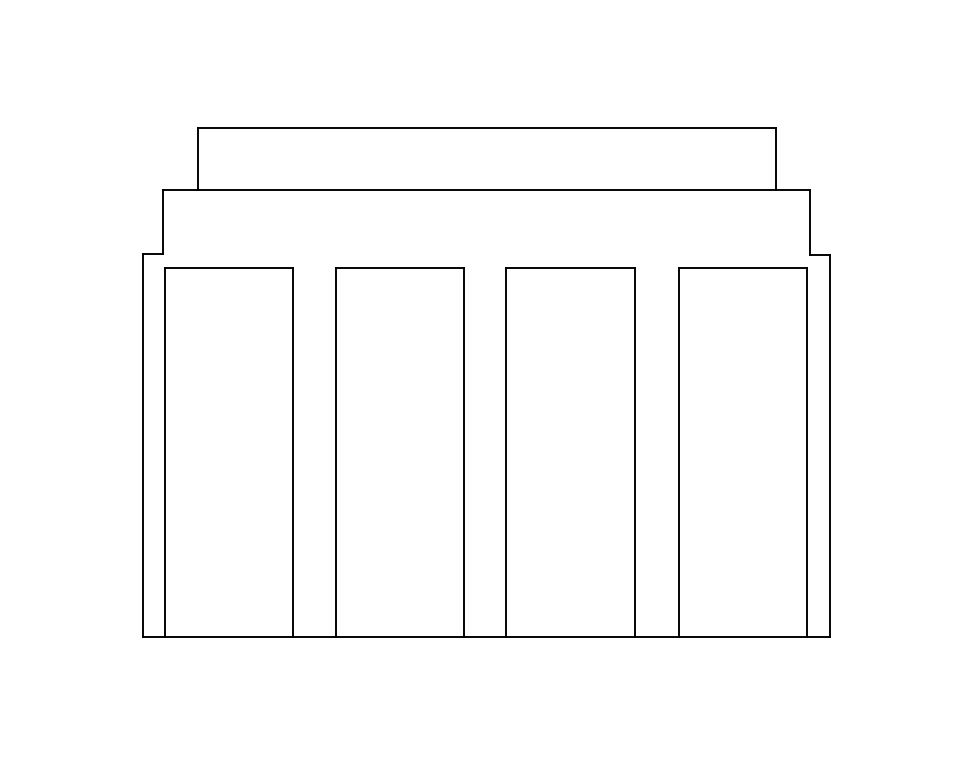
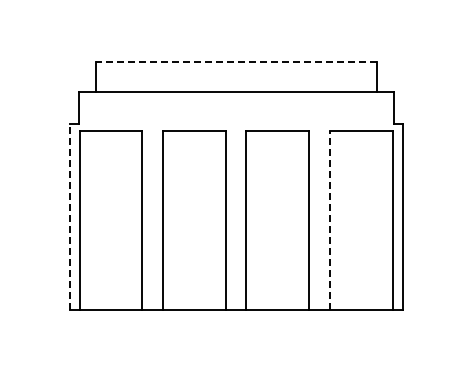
line: (486, 128) -> (236, 62), solid -> dashed
line: (143, 445) -> (69, 216), solid -> dashed
line: (679, 453) -> (330, 220), solid -> dashed

